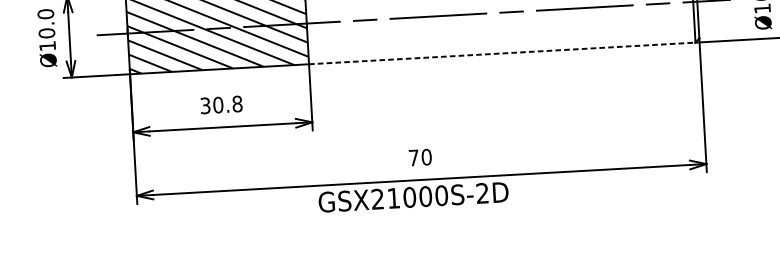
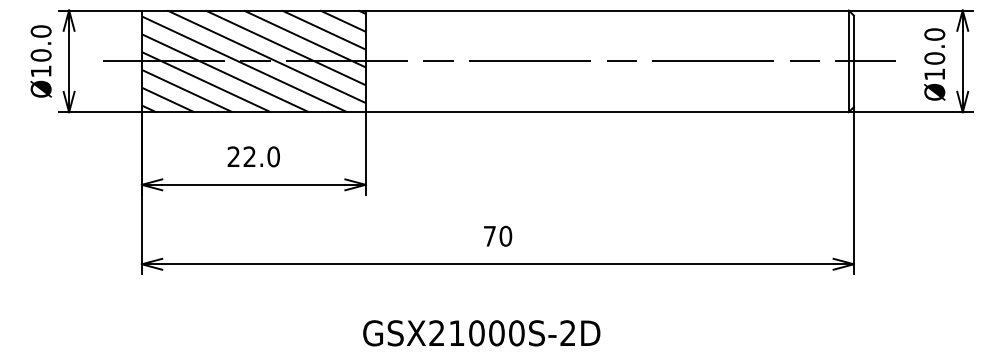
line: (502, 53) -> (607, 112), dashed -> solid
text: (221, 104) -> (253, 156), 30.8 -> 22.0
text: (413, 197) -> (481, 333), moved

